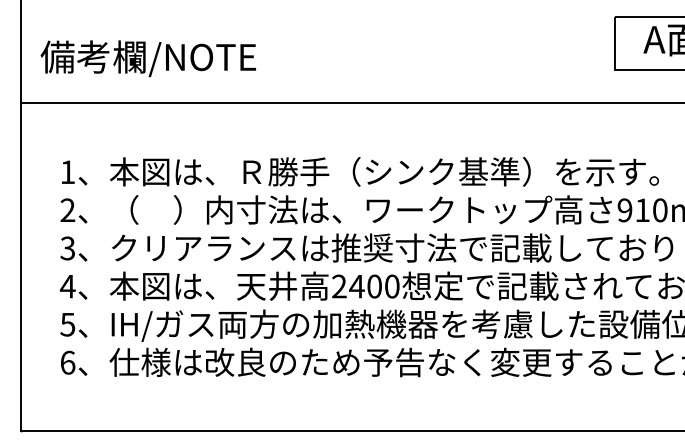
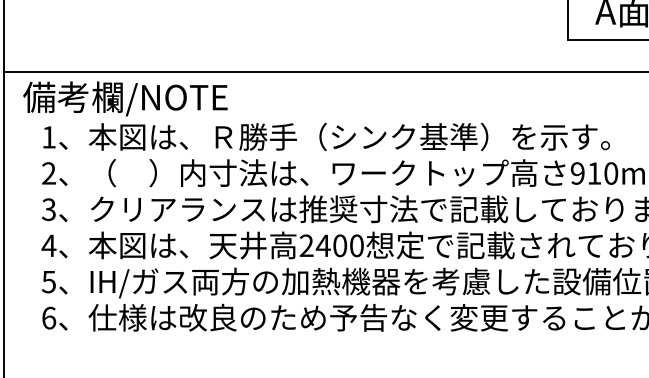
text: (147, 58) -> (124, 98), moved

